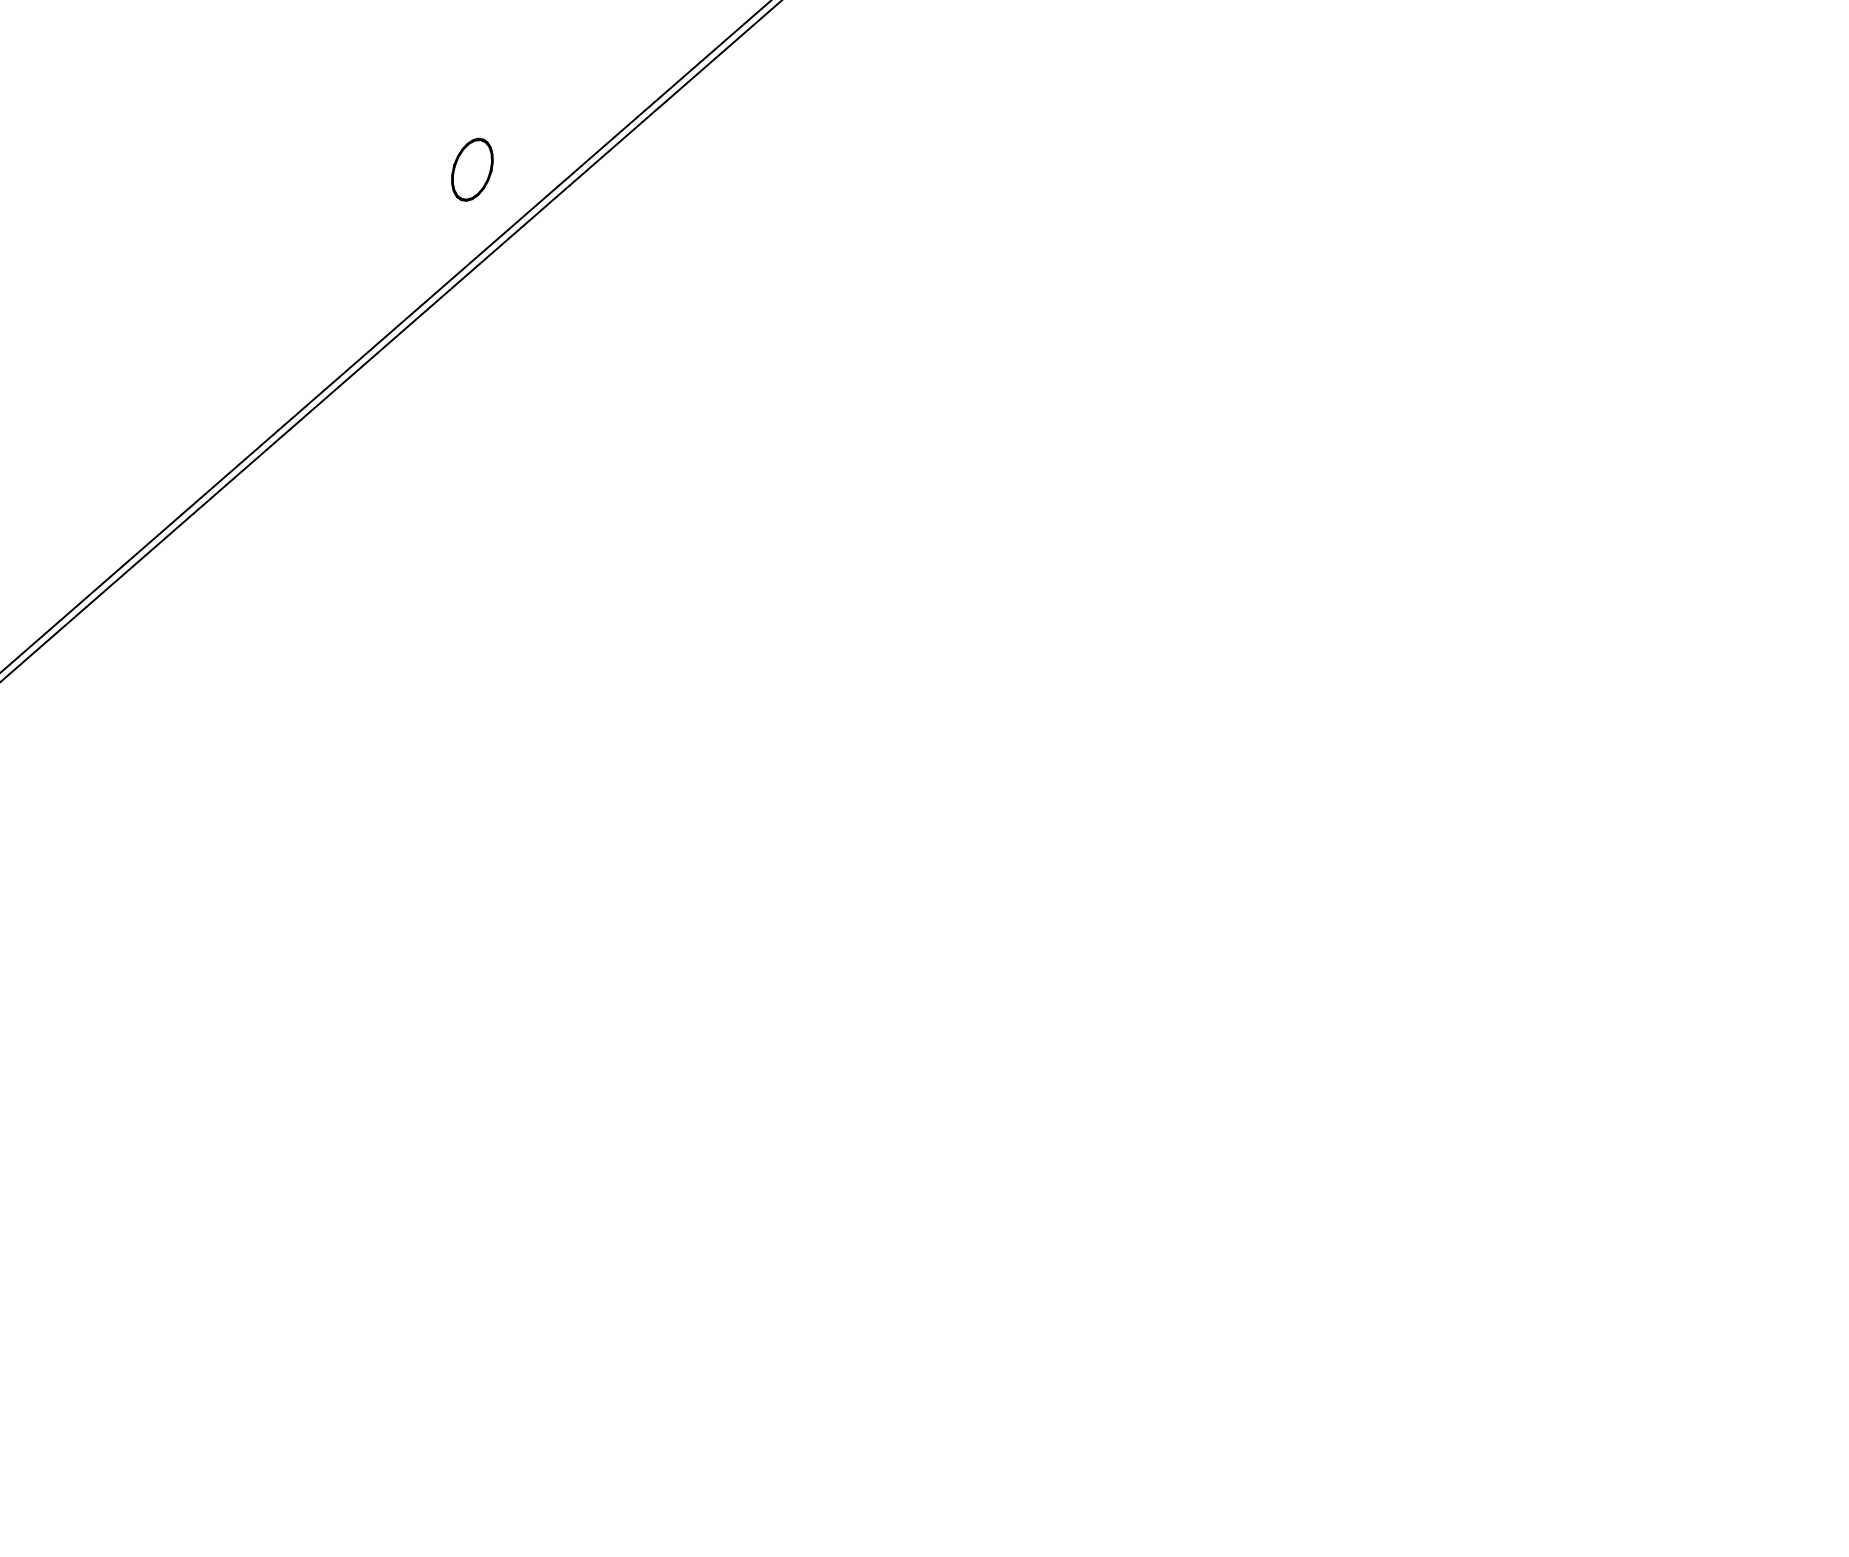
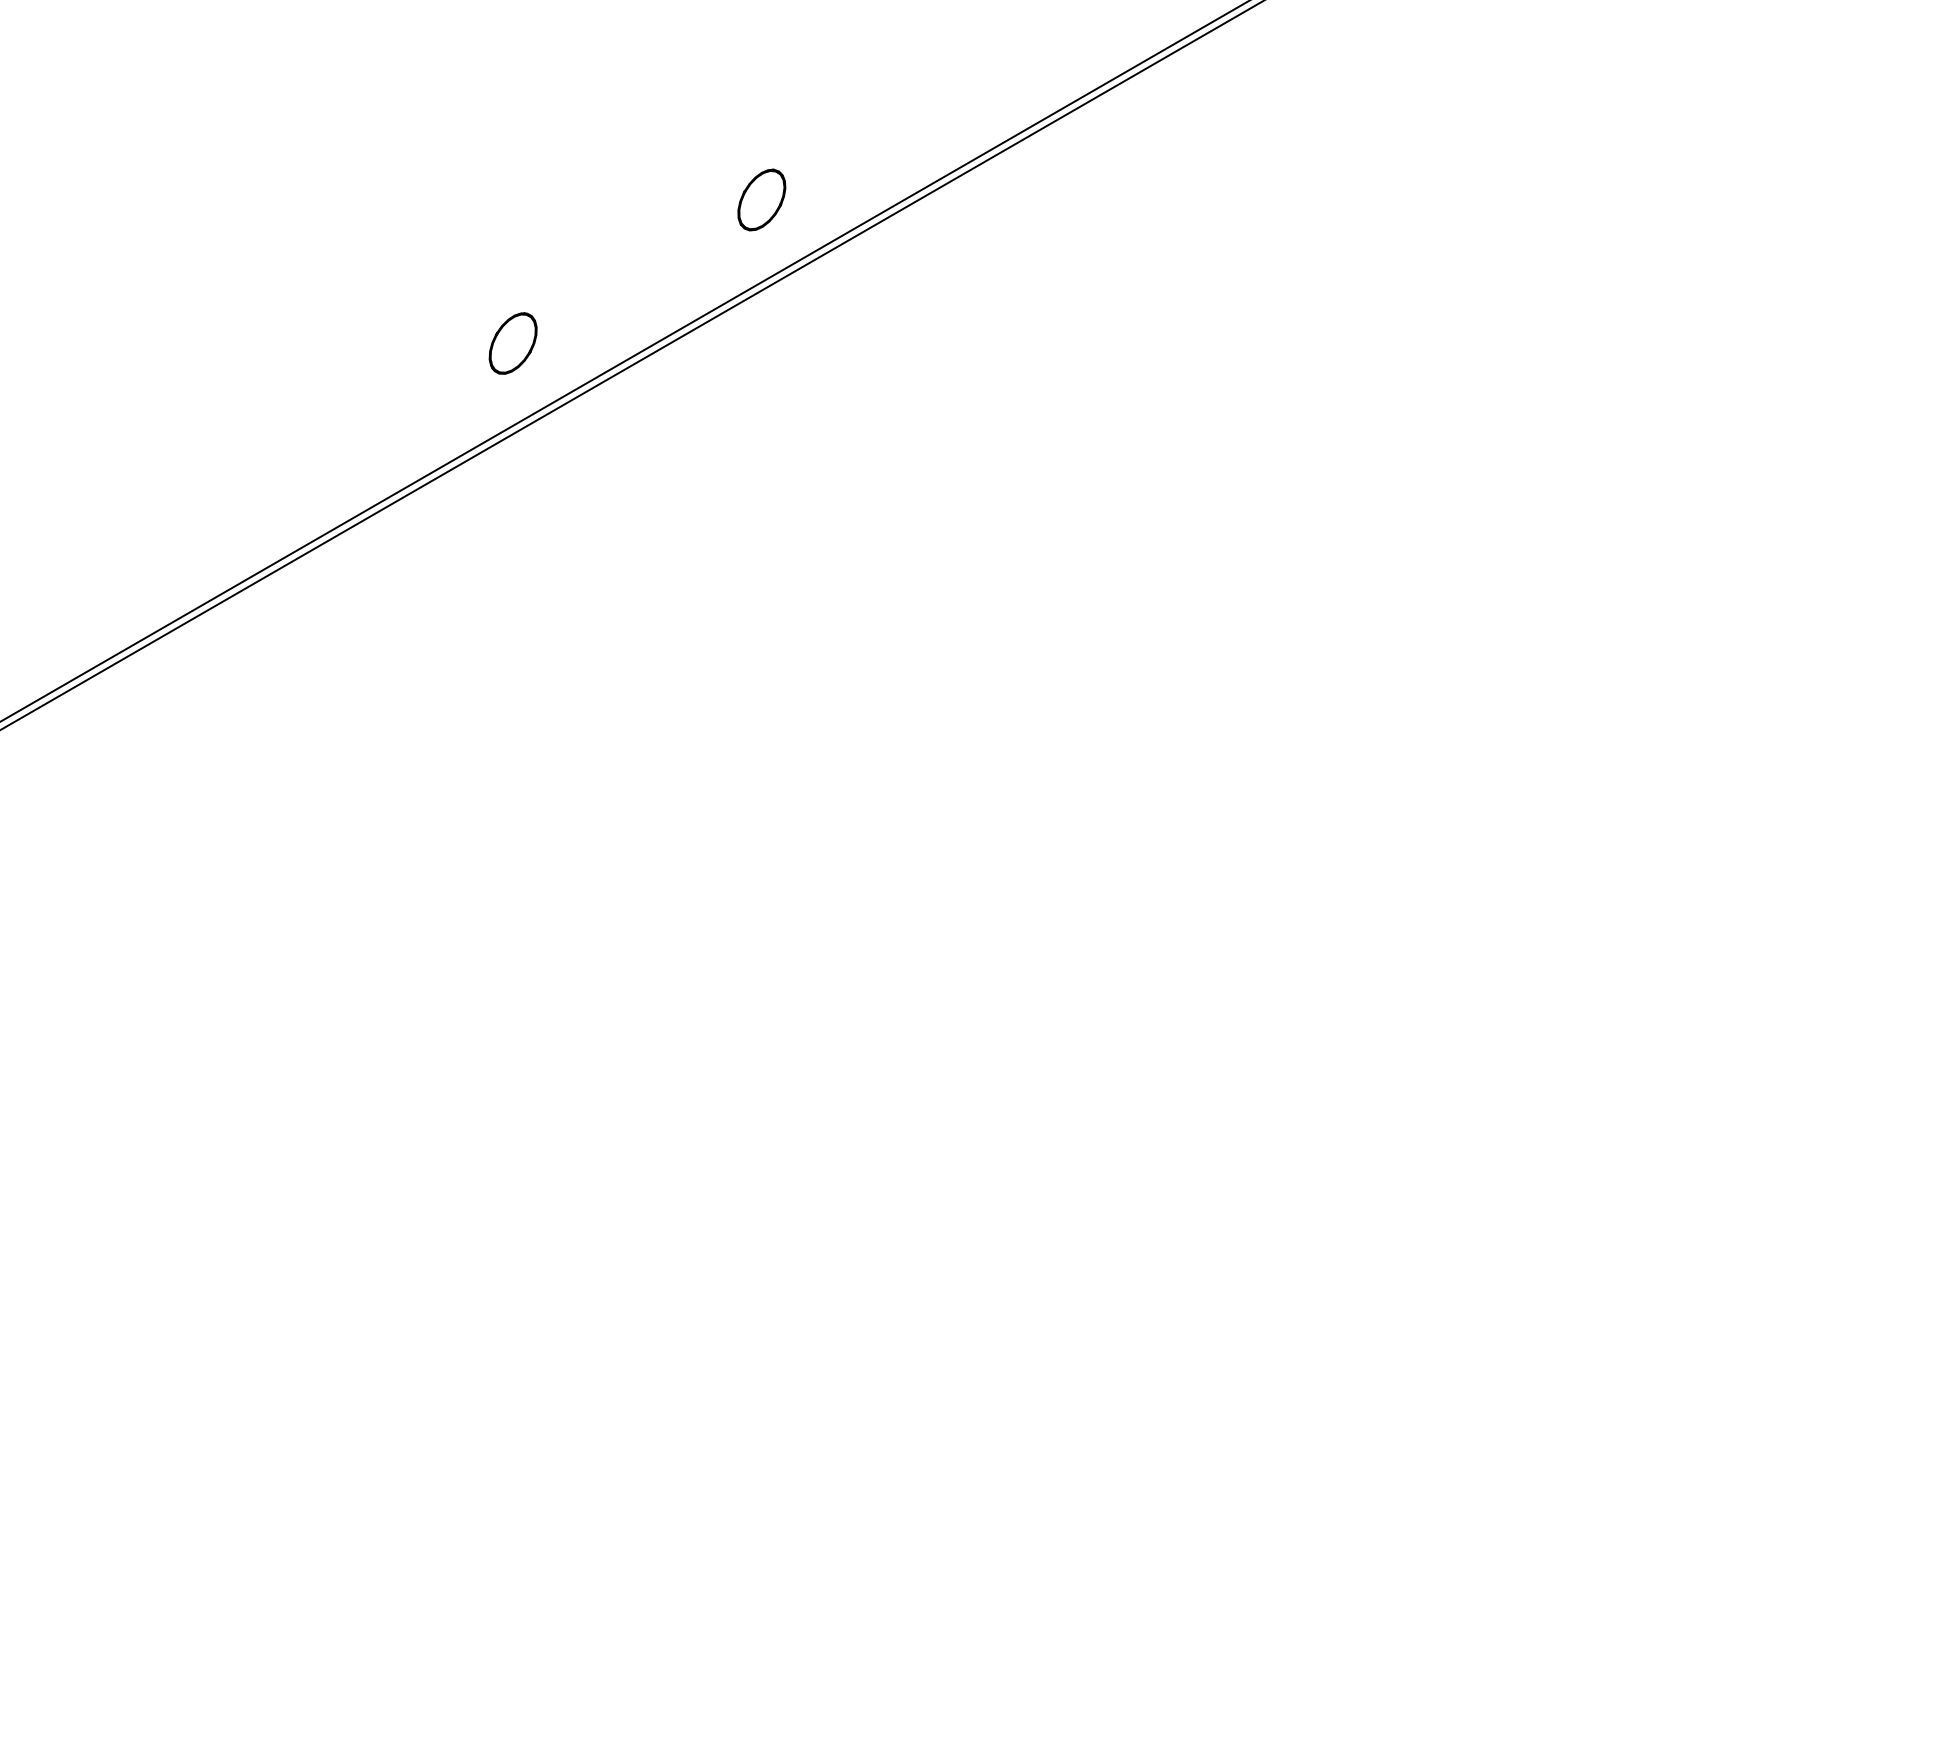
part: (262, 352) -> (512, 343), added

